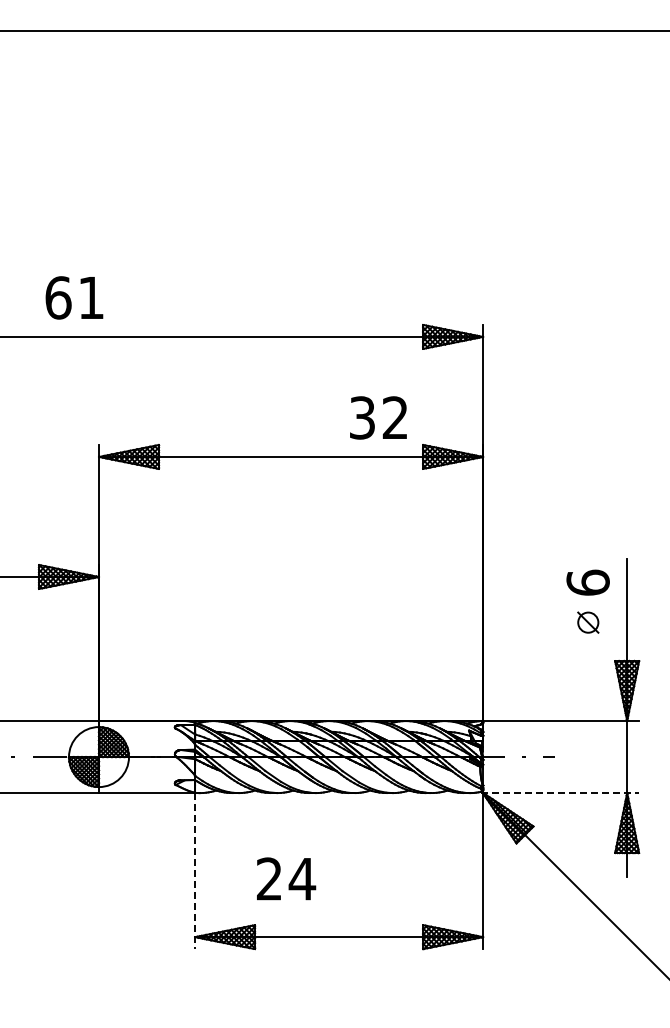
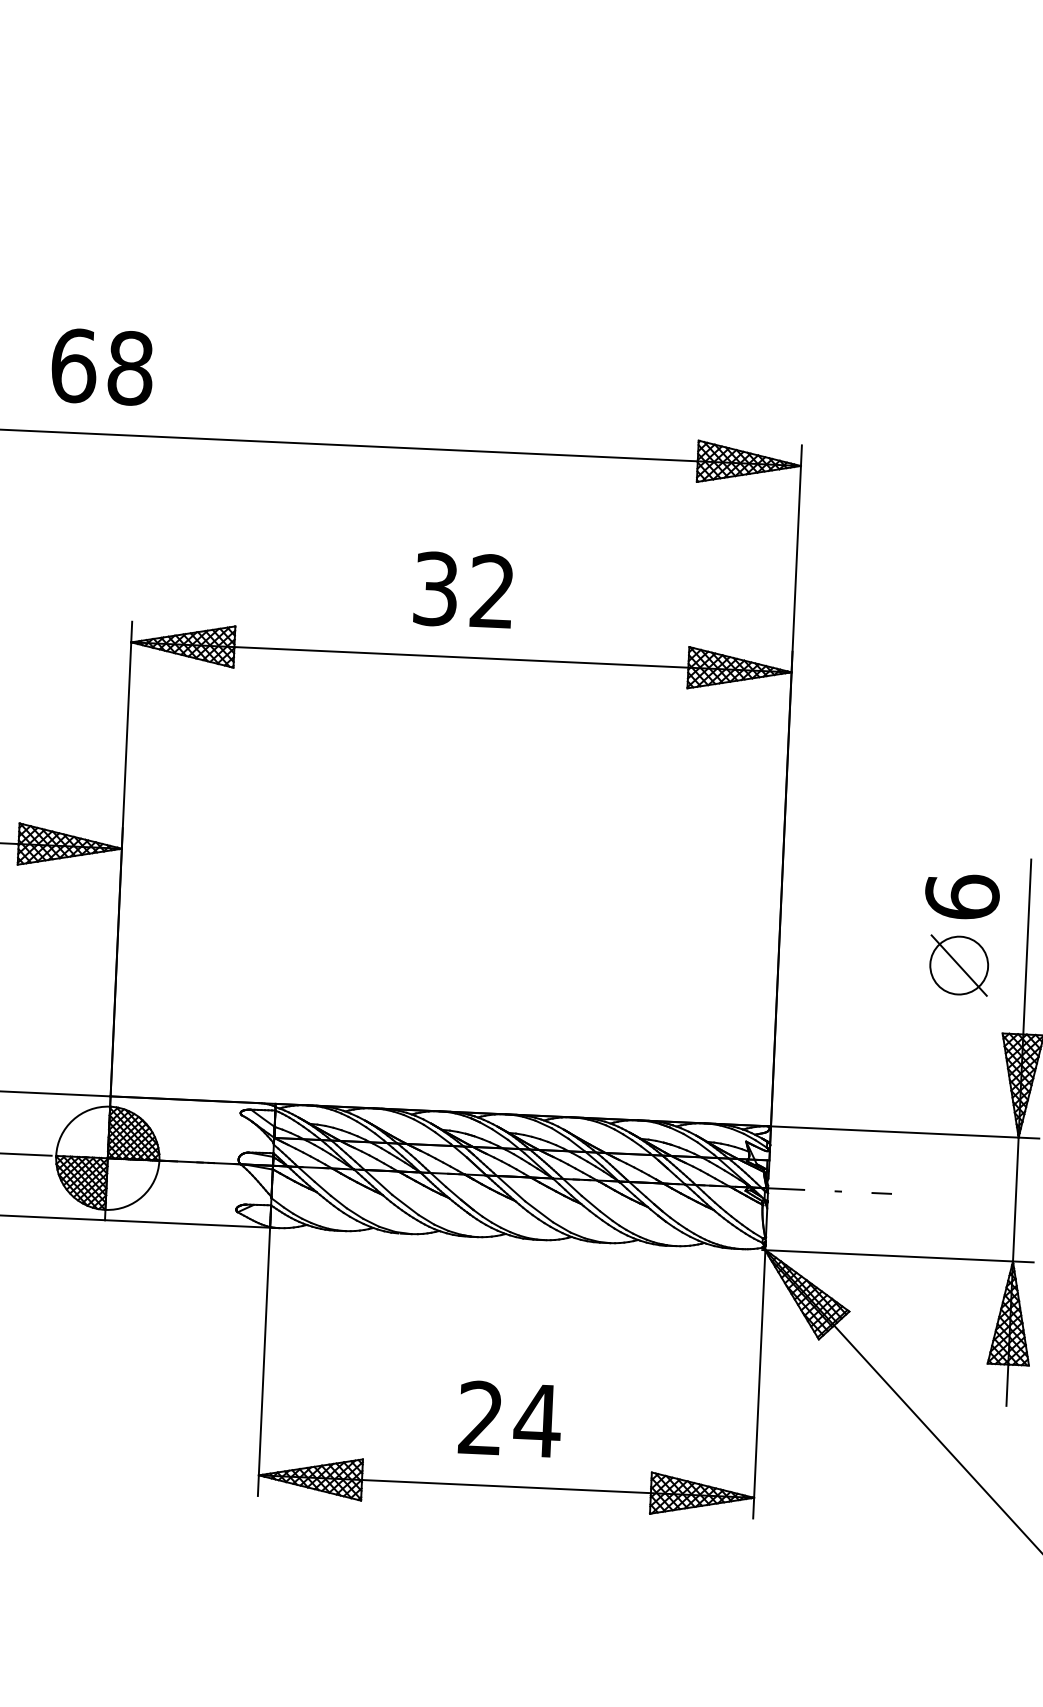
text: (91, 297) -> (130, 367), 61 -> 68
text: (378, 417) -> (463, 589), moved
part: (588, 622) -> (959, 965), size x1.67
line: (560, 793) -> (898, 1256), dashed -> solid
line: (195, 871) -> (264, 1362), dashed -> solid
text: (286, 878) -> (510, 1418), moved

